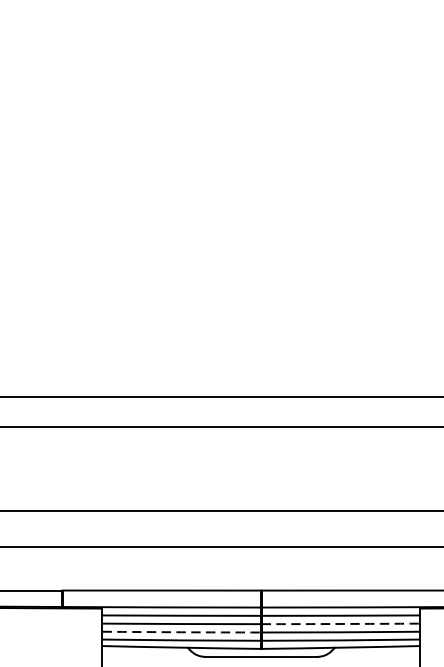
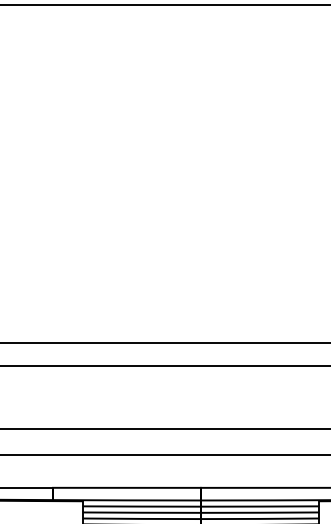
arc: (341, 623) -> (260, 512), dashed -> solid
arc: (181, 631) -> (141, 518), dashed -> solid

